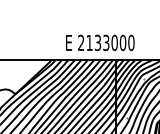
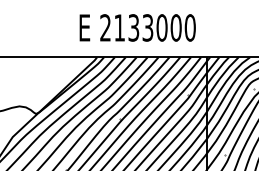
text: (100, 42) -> (138, 27), moved

